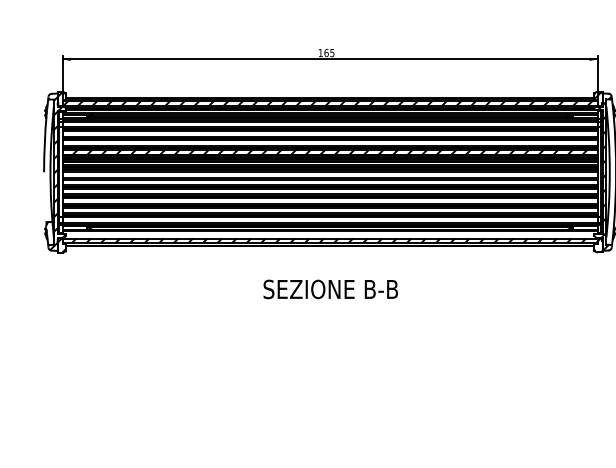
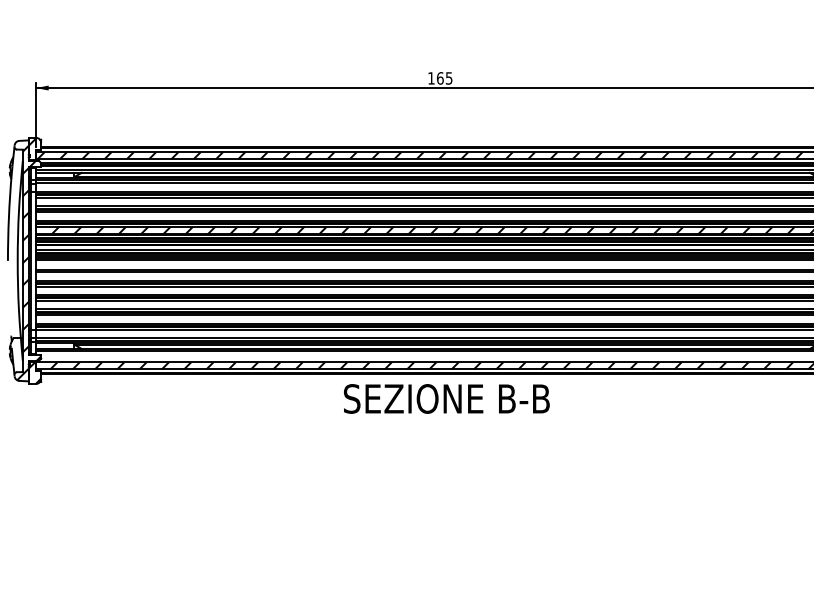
text: (330, 289) -> (446, 399), moved

